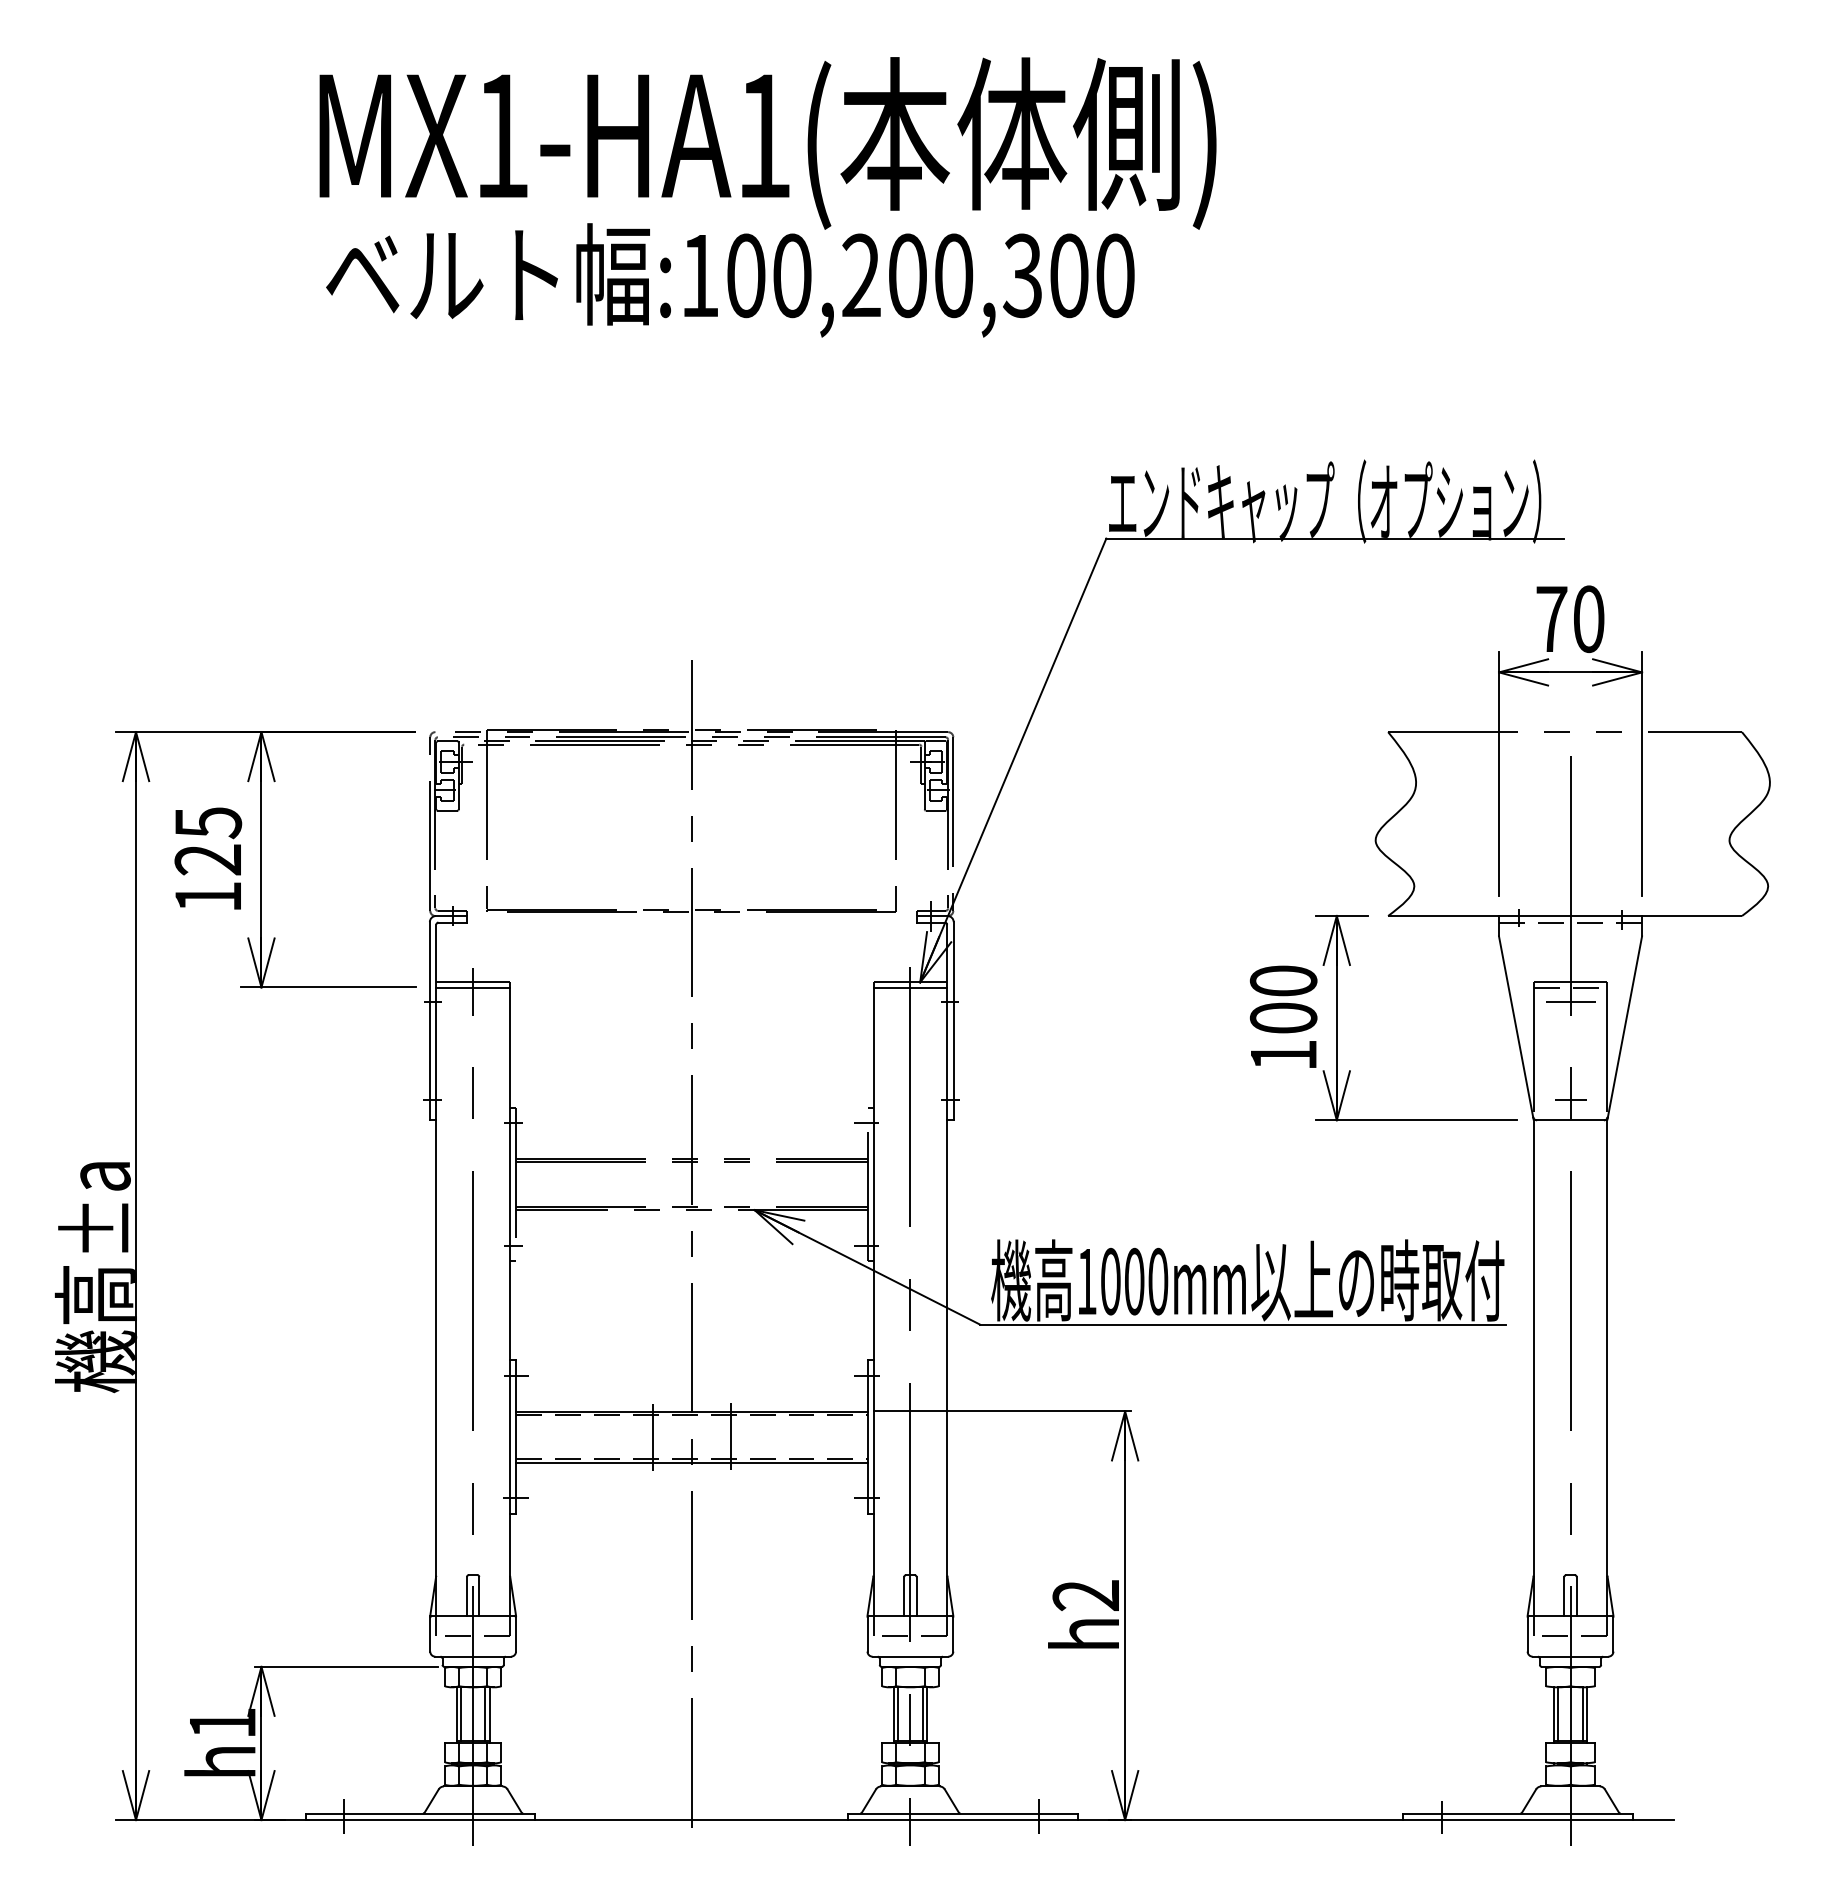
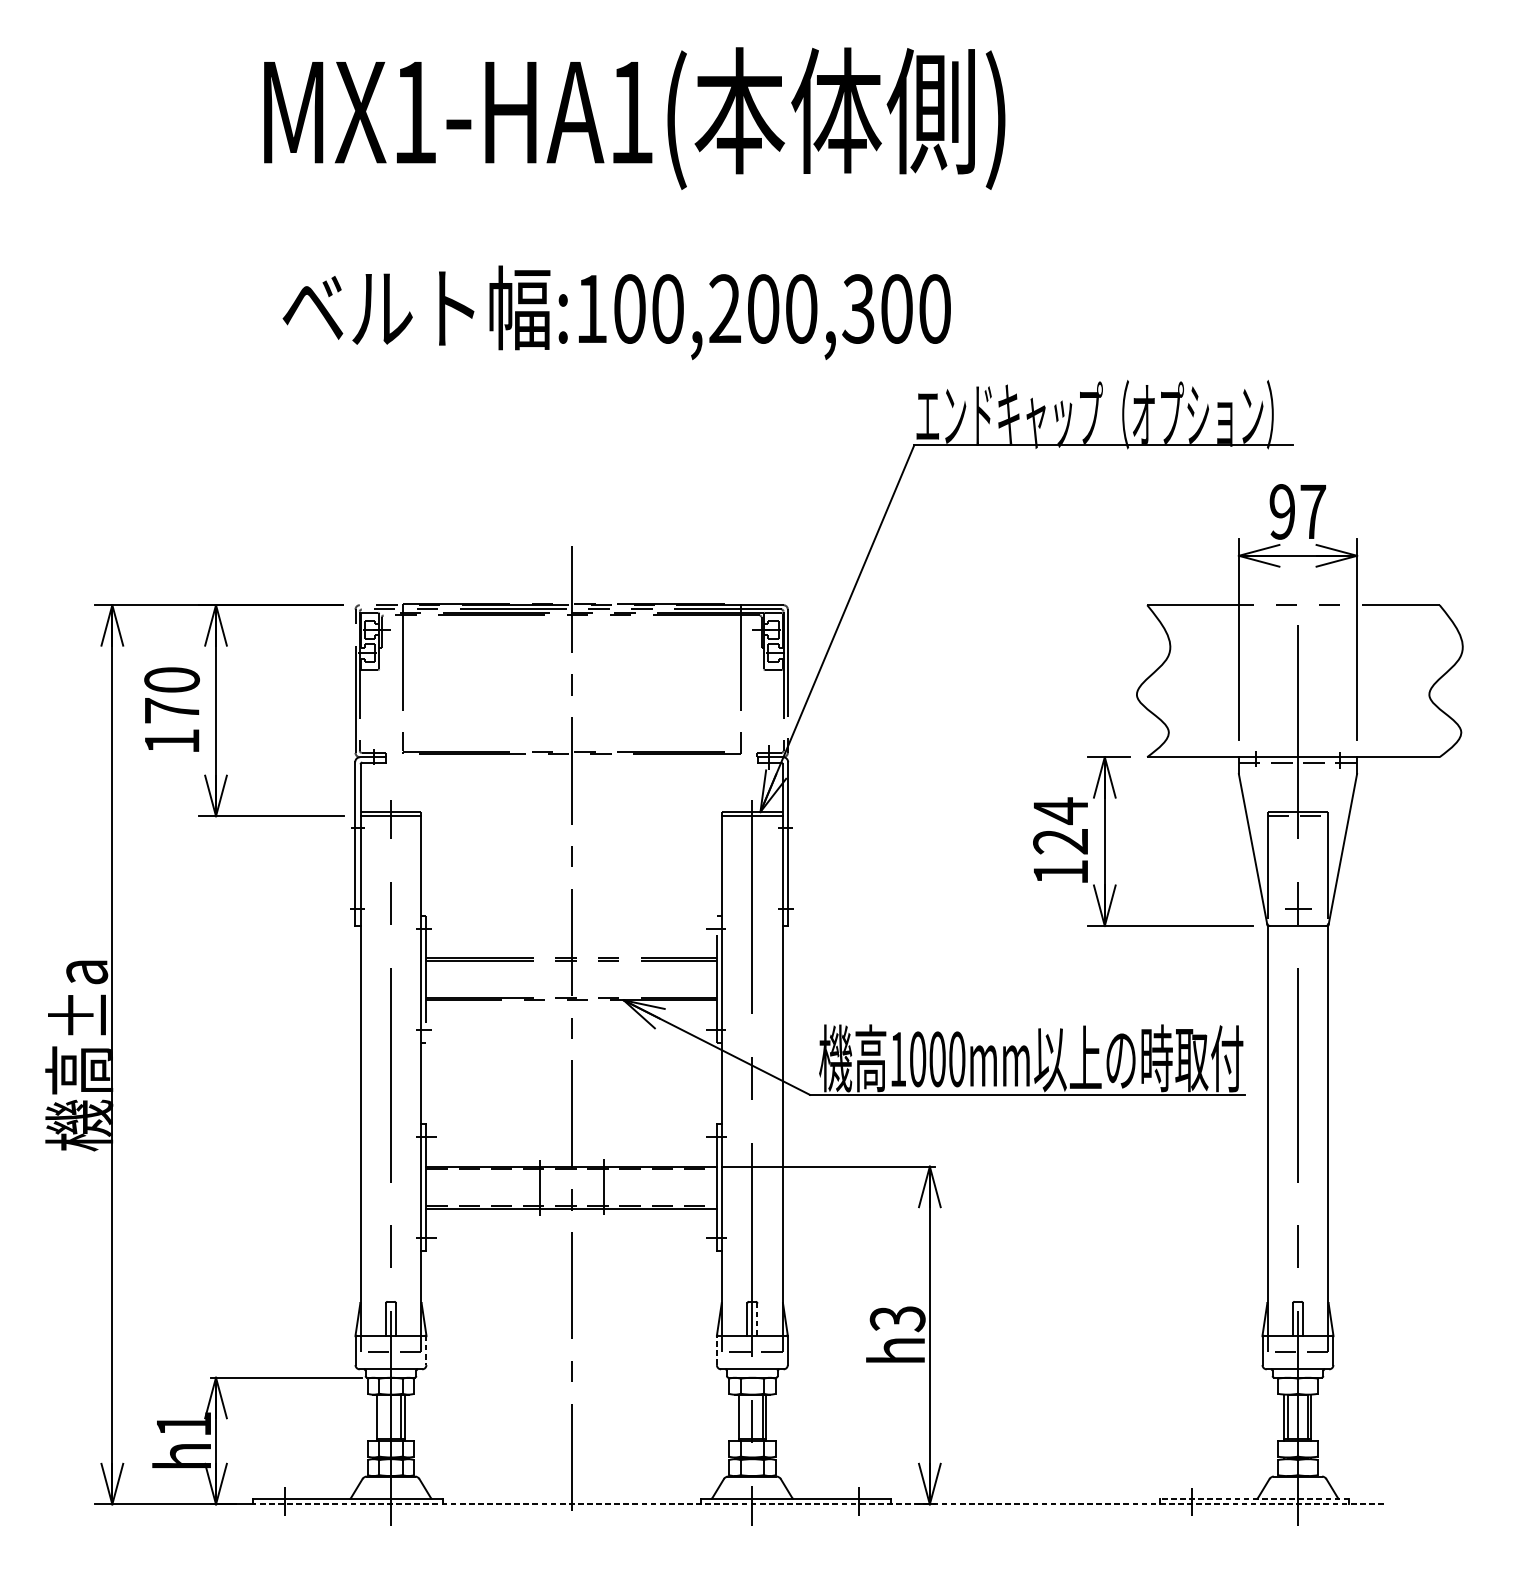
text: (730, 280) -> (616, 312), moved
text: (1570, 619) -> (1297, 512), 70 -> 97
text: (208, 841) -> (172, 695), 125 -> 170
text: (1283, 998) -> (1060, 825), 100 -> 124
line: (1570, 1001) -> (1297, 827), removed
line: (916, 1595) -> (757, 1318), solid -> dashed
text: (1086, 1595) -> (897, 1318), h2 -> h3
line: (516, 1633) -> (426, 1350), solid -> dashed
line: (867, 1633) -> (716, 1350), solid -> dashed
line: (460, 1713) -> (380, 1416), removed
line: (898, 1713) -> (742, 1416), removed
line: (1517, 1813) -> (1254, 1498), solid -> dashed
line: (989, 1820) -> (817, 1504), solid -> dashed

